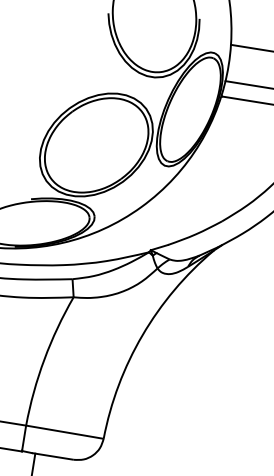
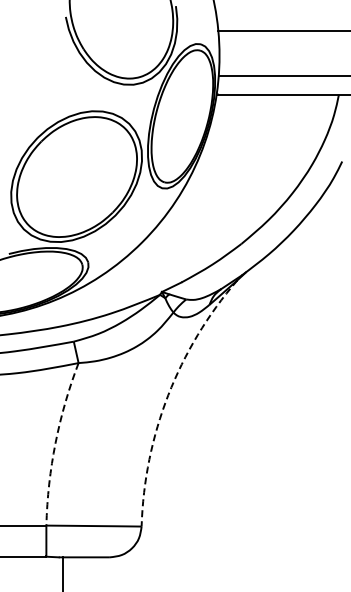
arc: (142, 335) -> (168, 395), solid -> dashed
arc: (44, 359) -> (55, 442), solid -> dashed

